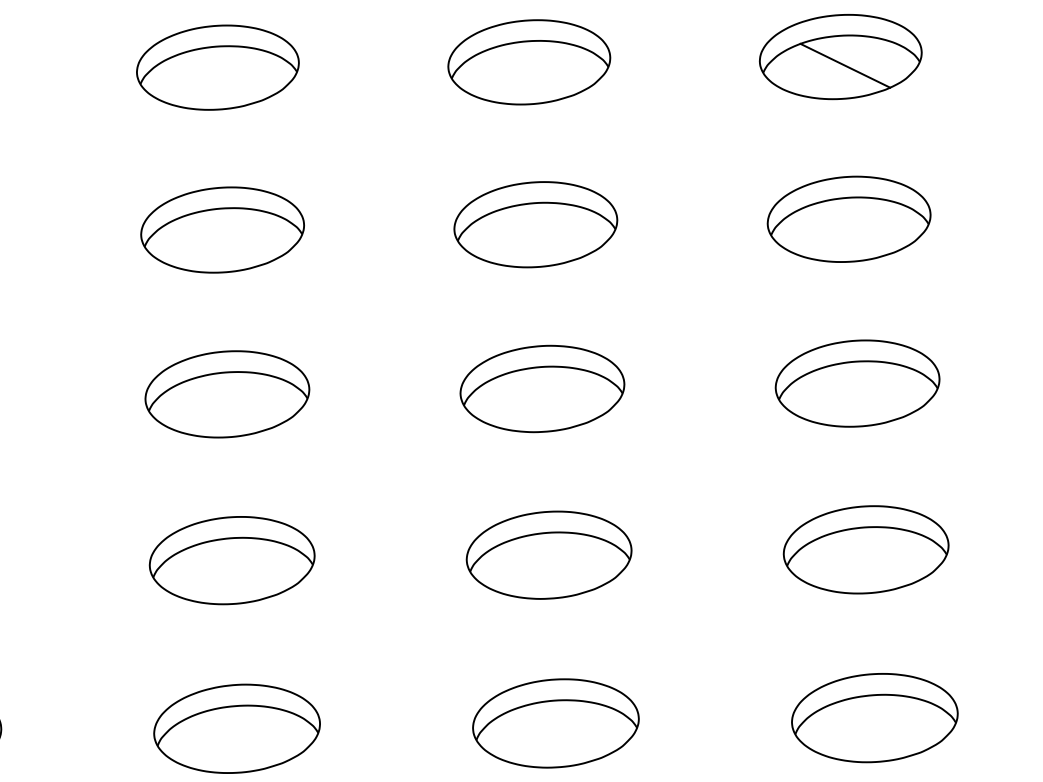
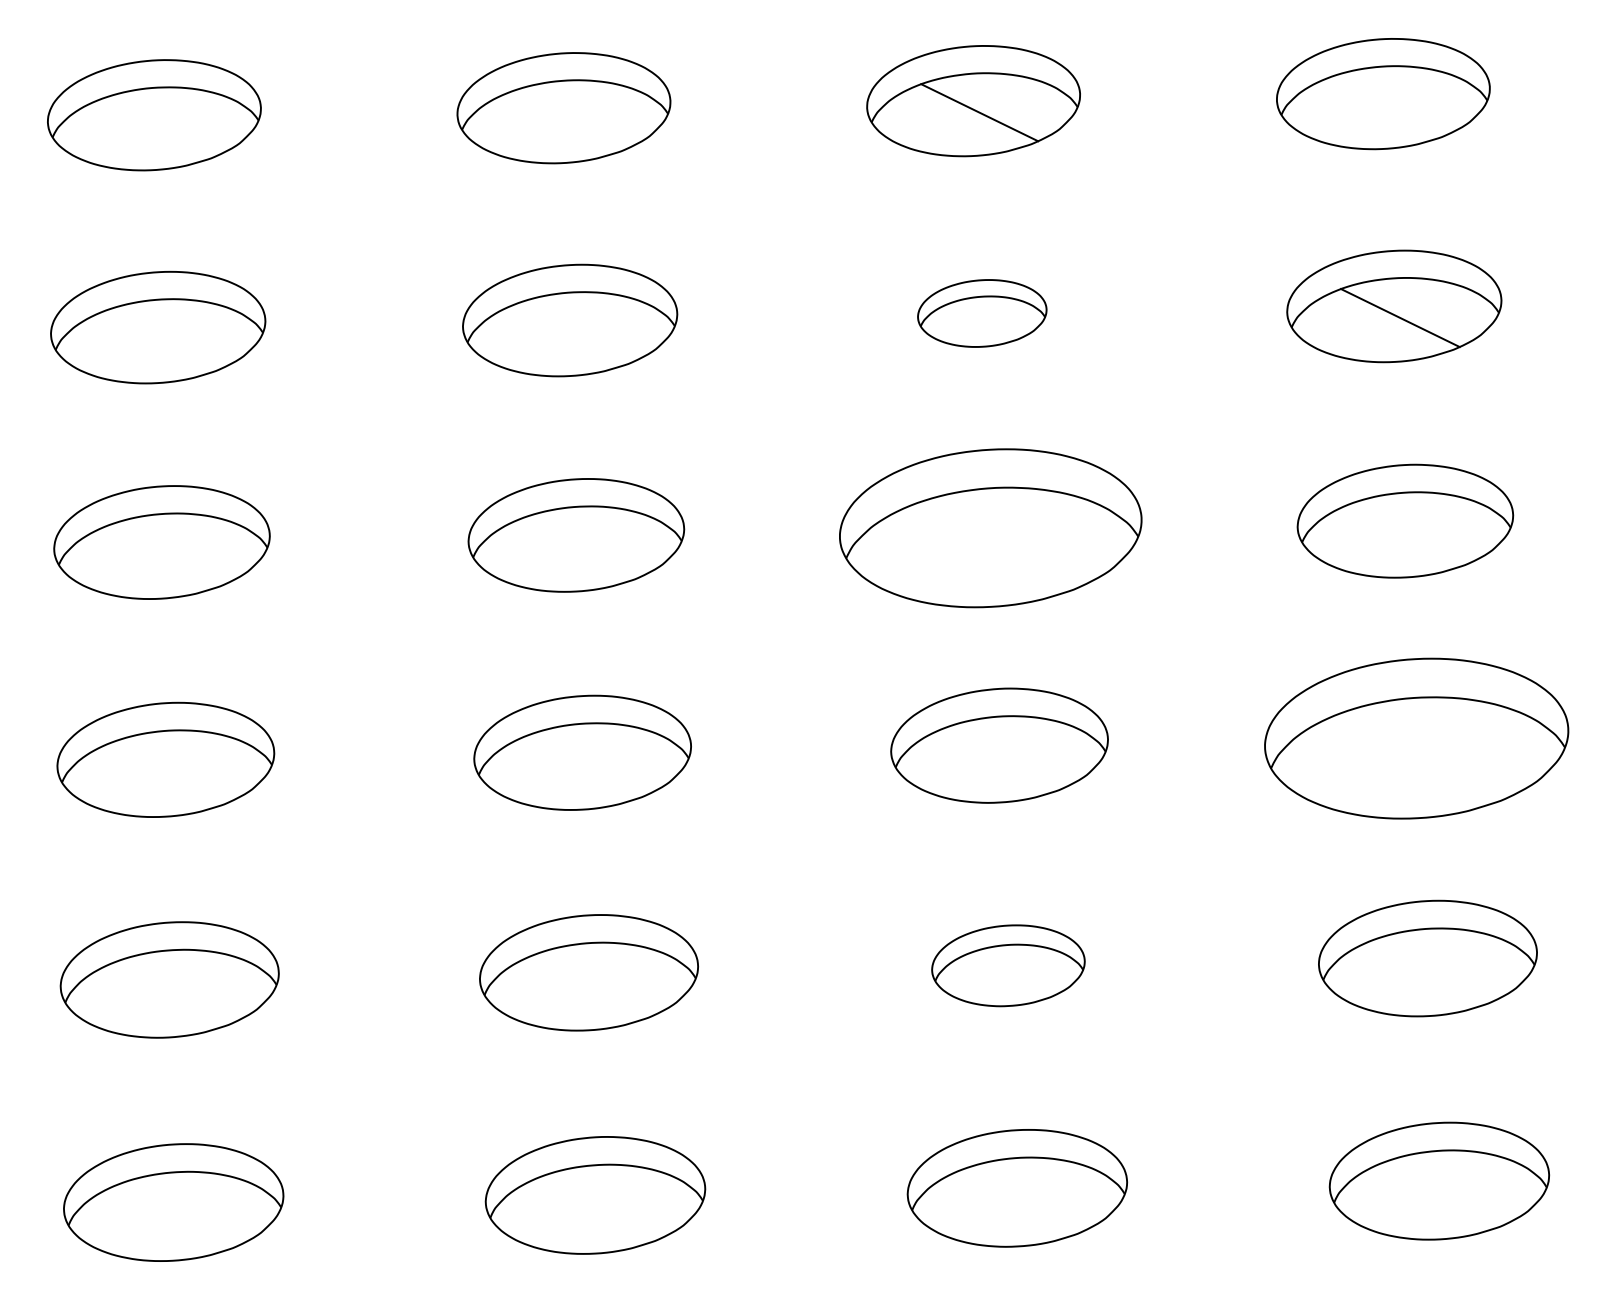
part: (529, 62) -> (982, 313), size x0.6
part: (535, 224) -> (990, 528), size x1.4
part: (857, 383) -> (1416, 738), size x1.4
part: (549, 555) -> (1008, 965), size x0.7

